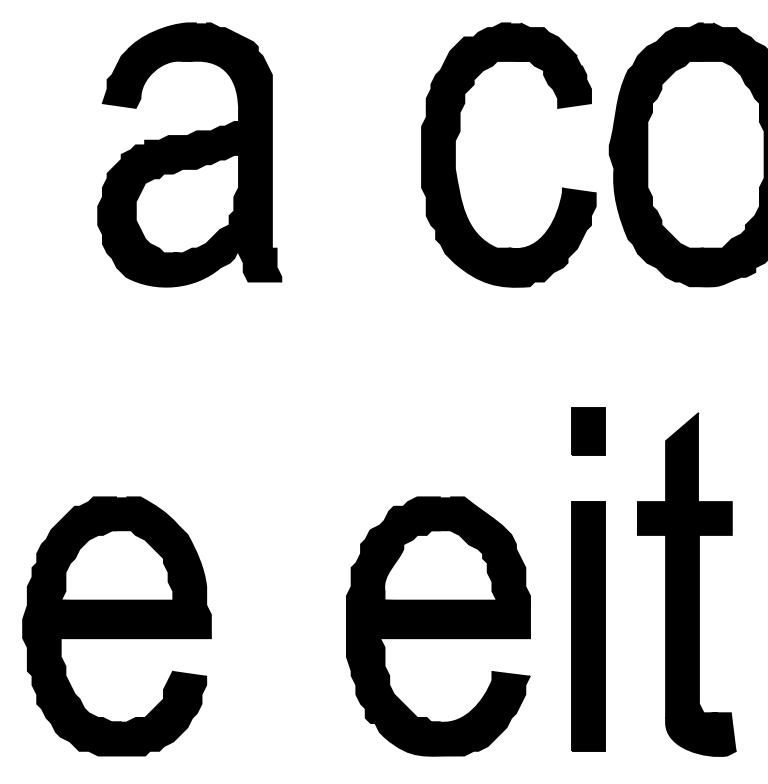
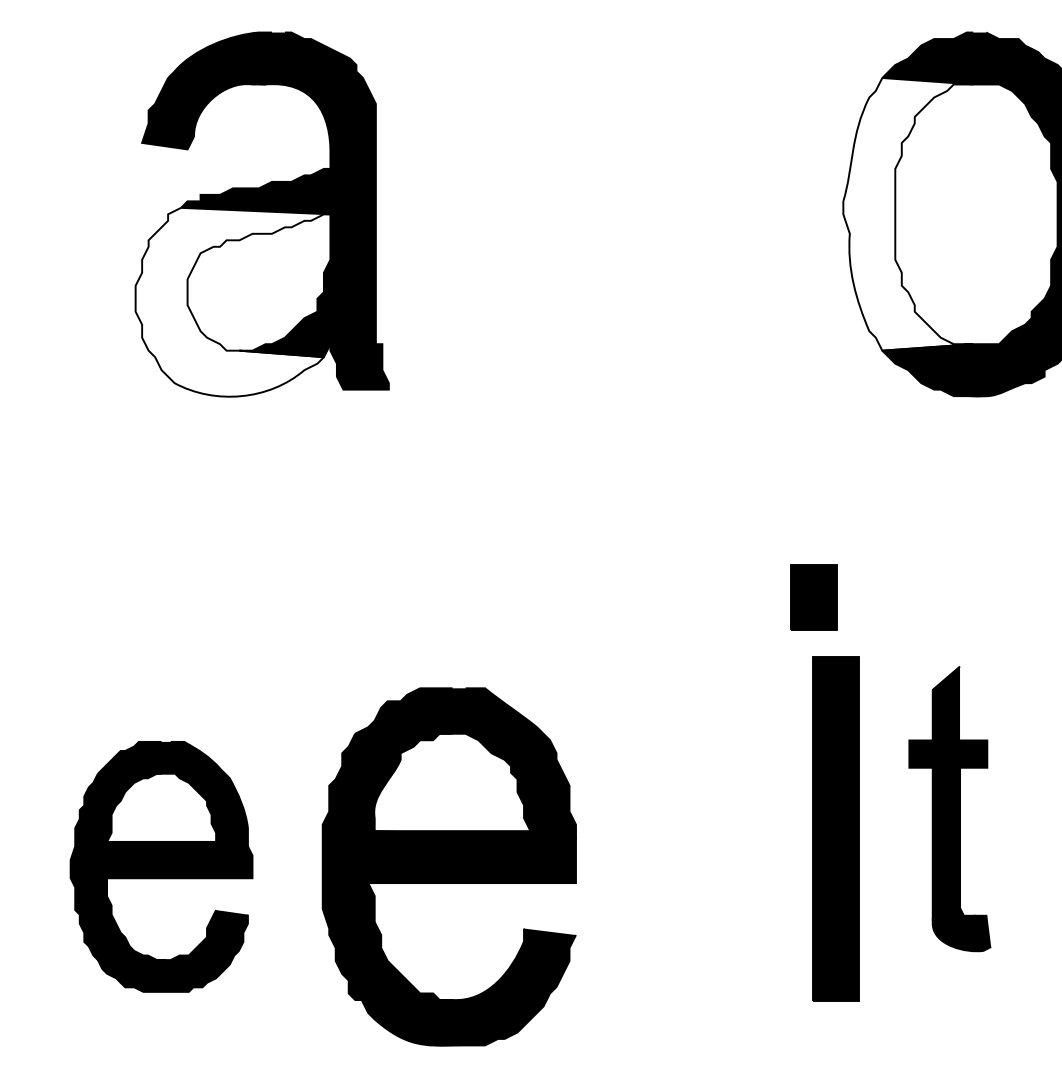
part: (455, 154) -> (629, 214), removed
fill: (656, 154) -> (908, 213), removed
fill: (168, 217) -> (232, 301), removed
part: (686, 584) -> (949, 808), size x0.6
part: (116, 626) -> (161, 866), size x0.7
part: (437, 626) -> (448, 866), moved
part: (588, 626) -> (835, 828), moved

